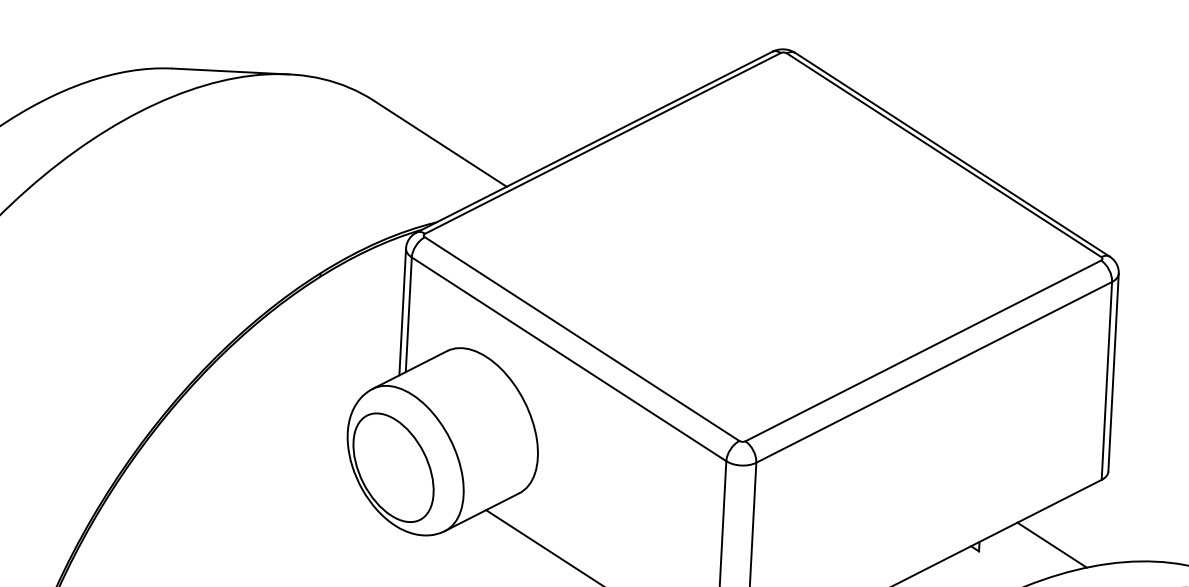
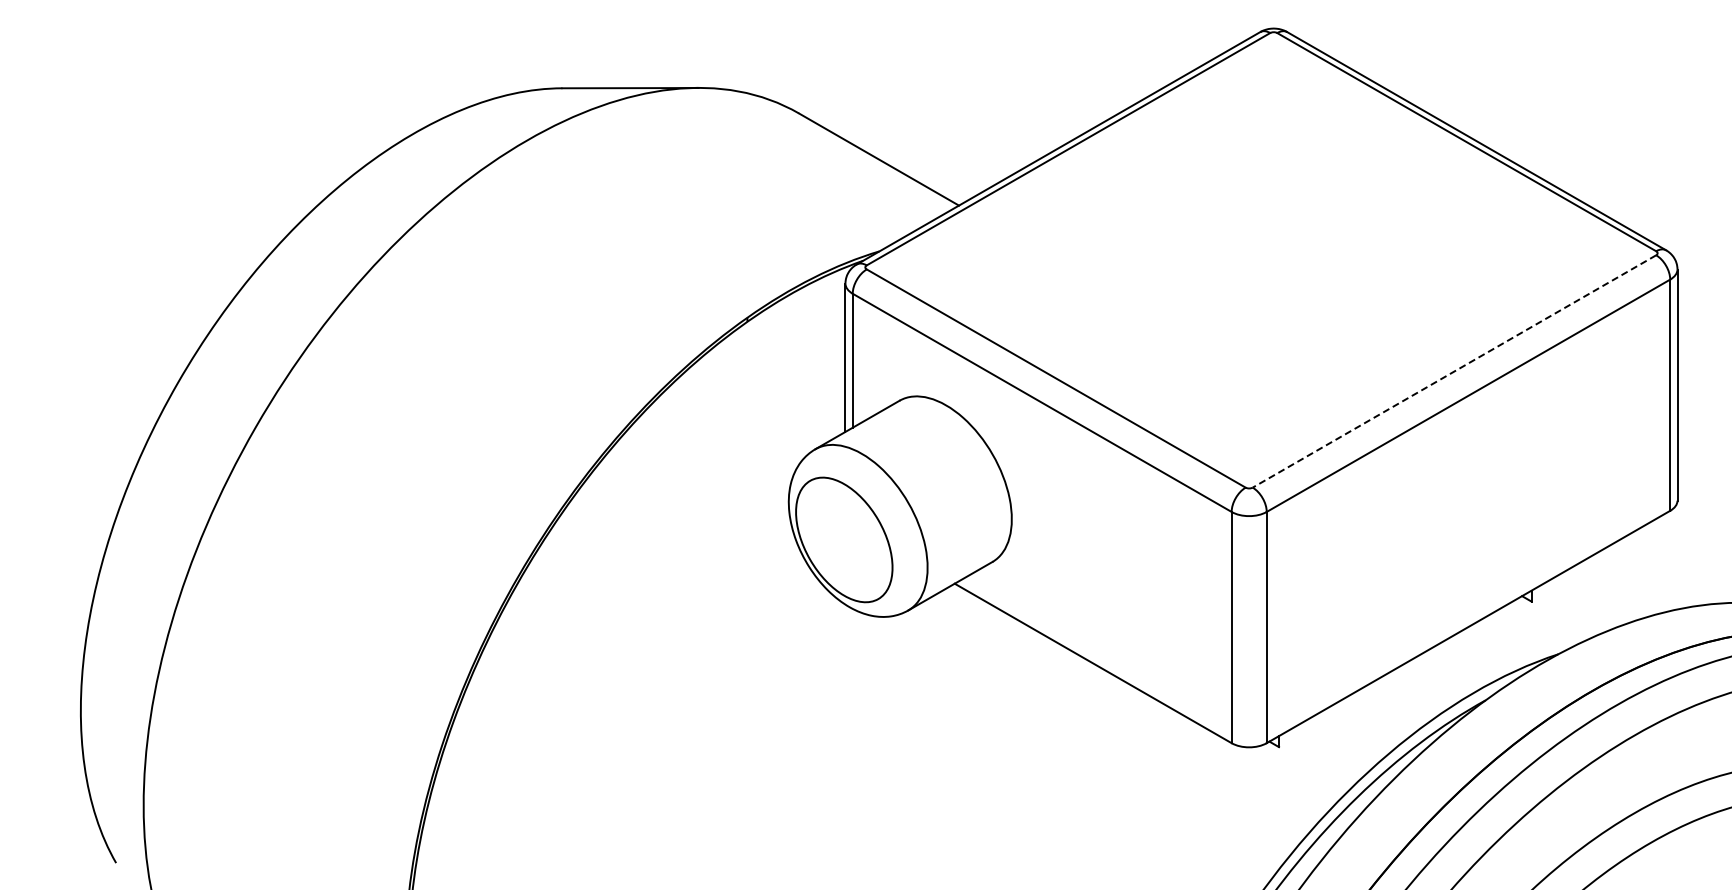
line: (923, 350) -> (1454, 371), solid -> dashed
line: (1052, 544) -> (1616, 589), removed

